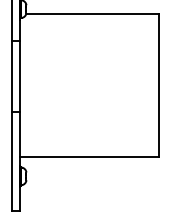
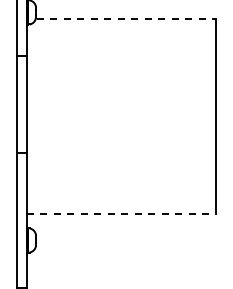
line: (92, 14) -> (126, 19), solid -> dashed
line: (89, 157) -> (121, 214), solid -> dashed

